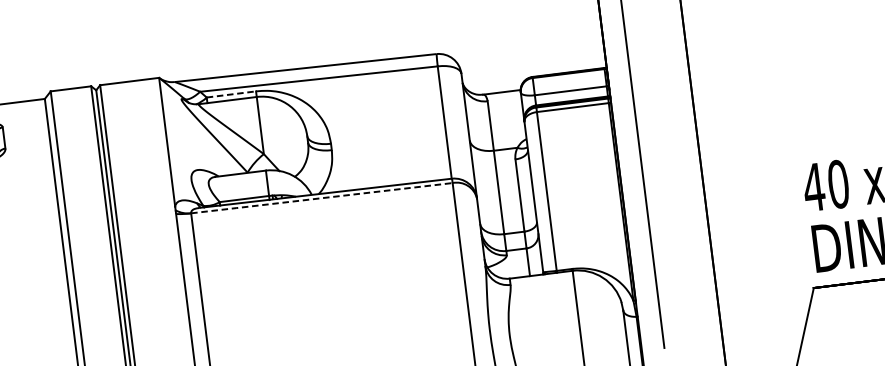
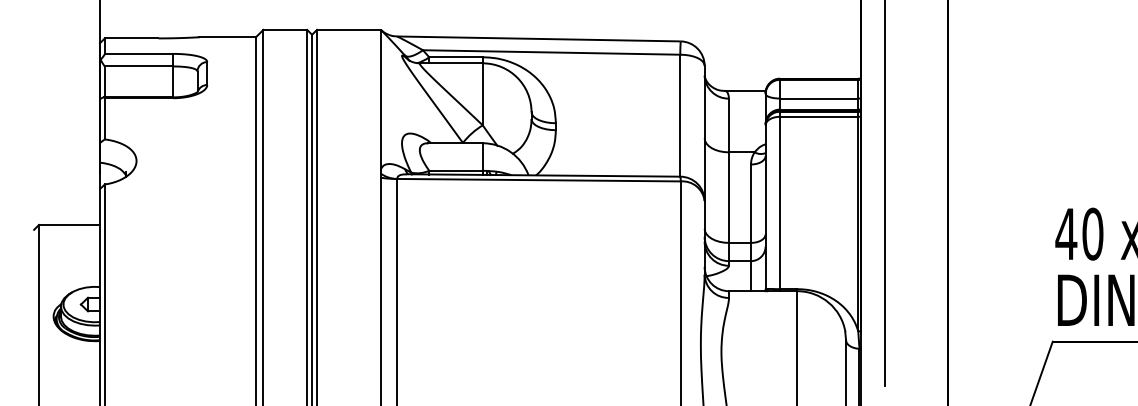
line: (231, 94) -> (456, 57), dashed -> solid
line: (322, 198) -> (539, 180), dashed -> solid

